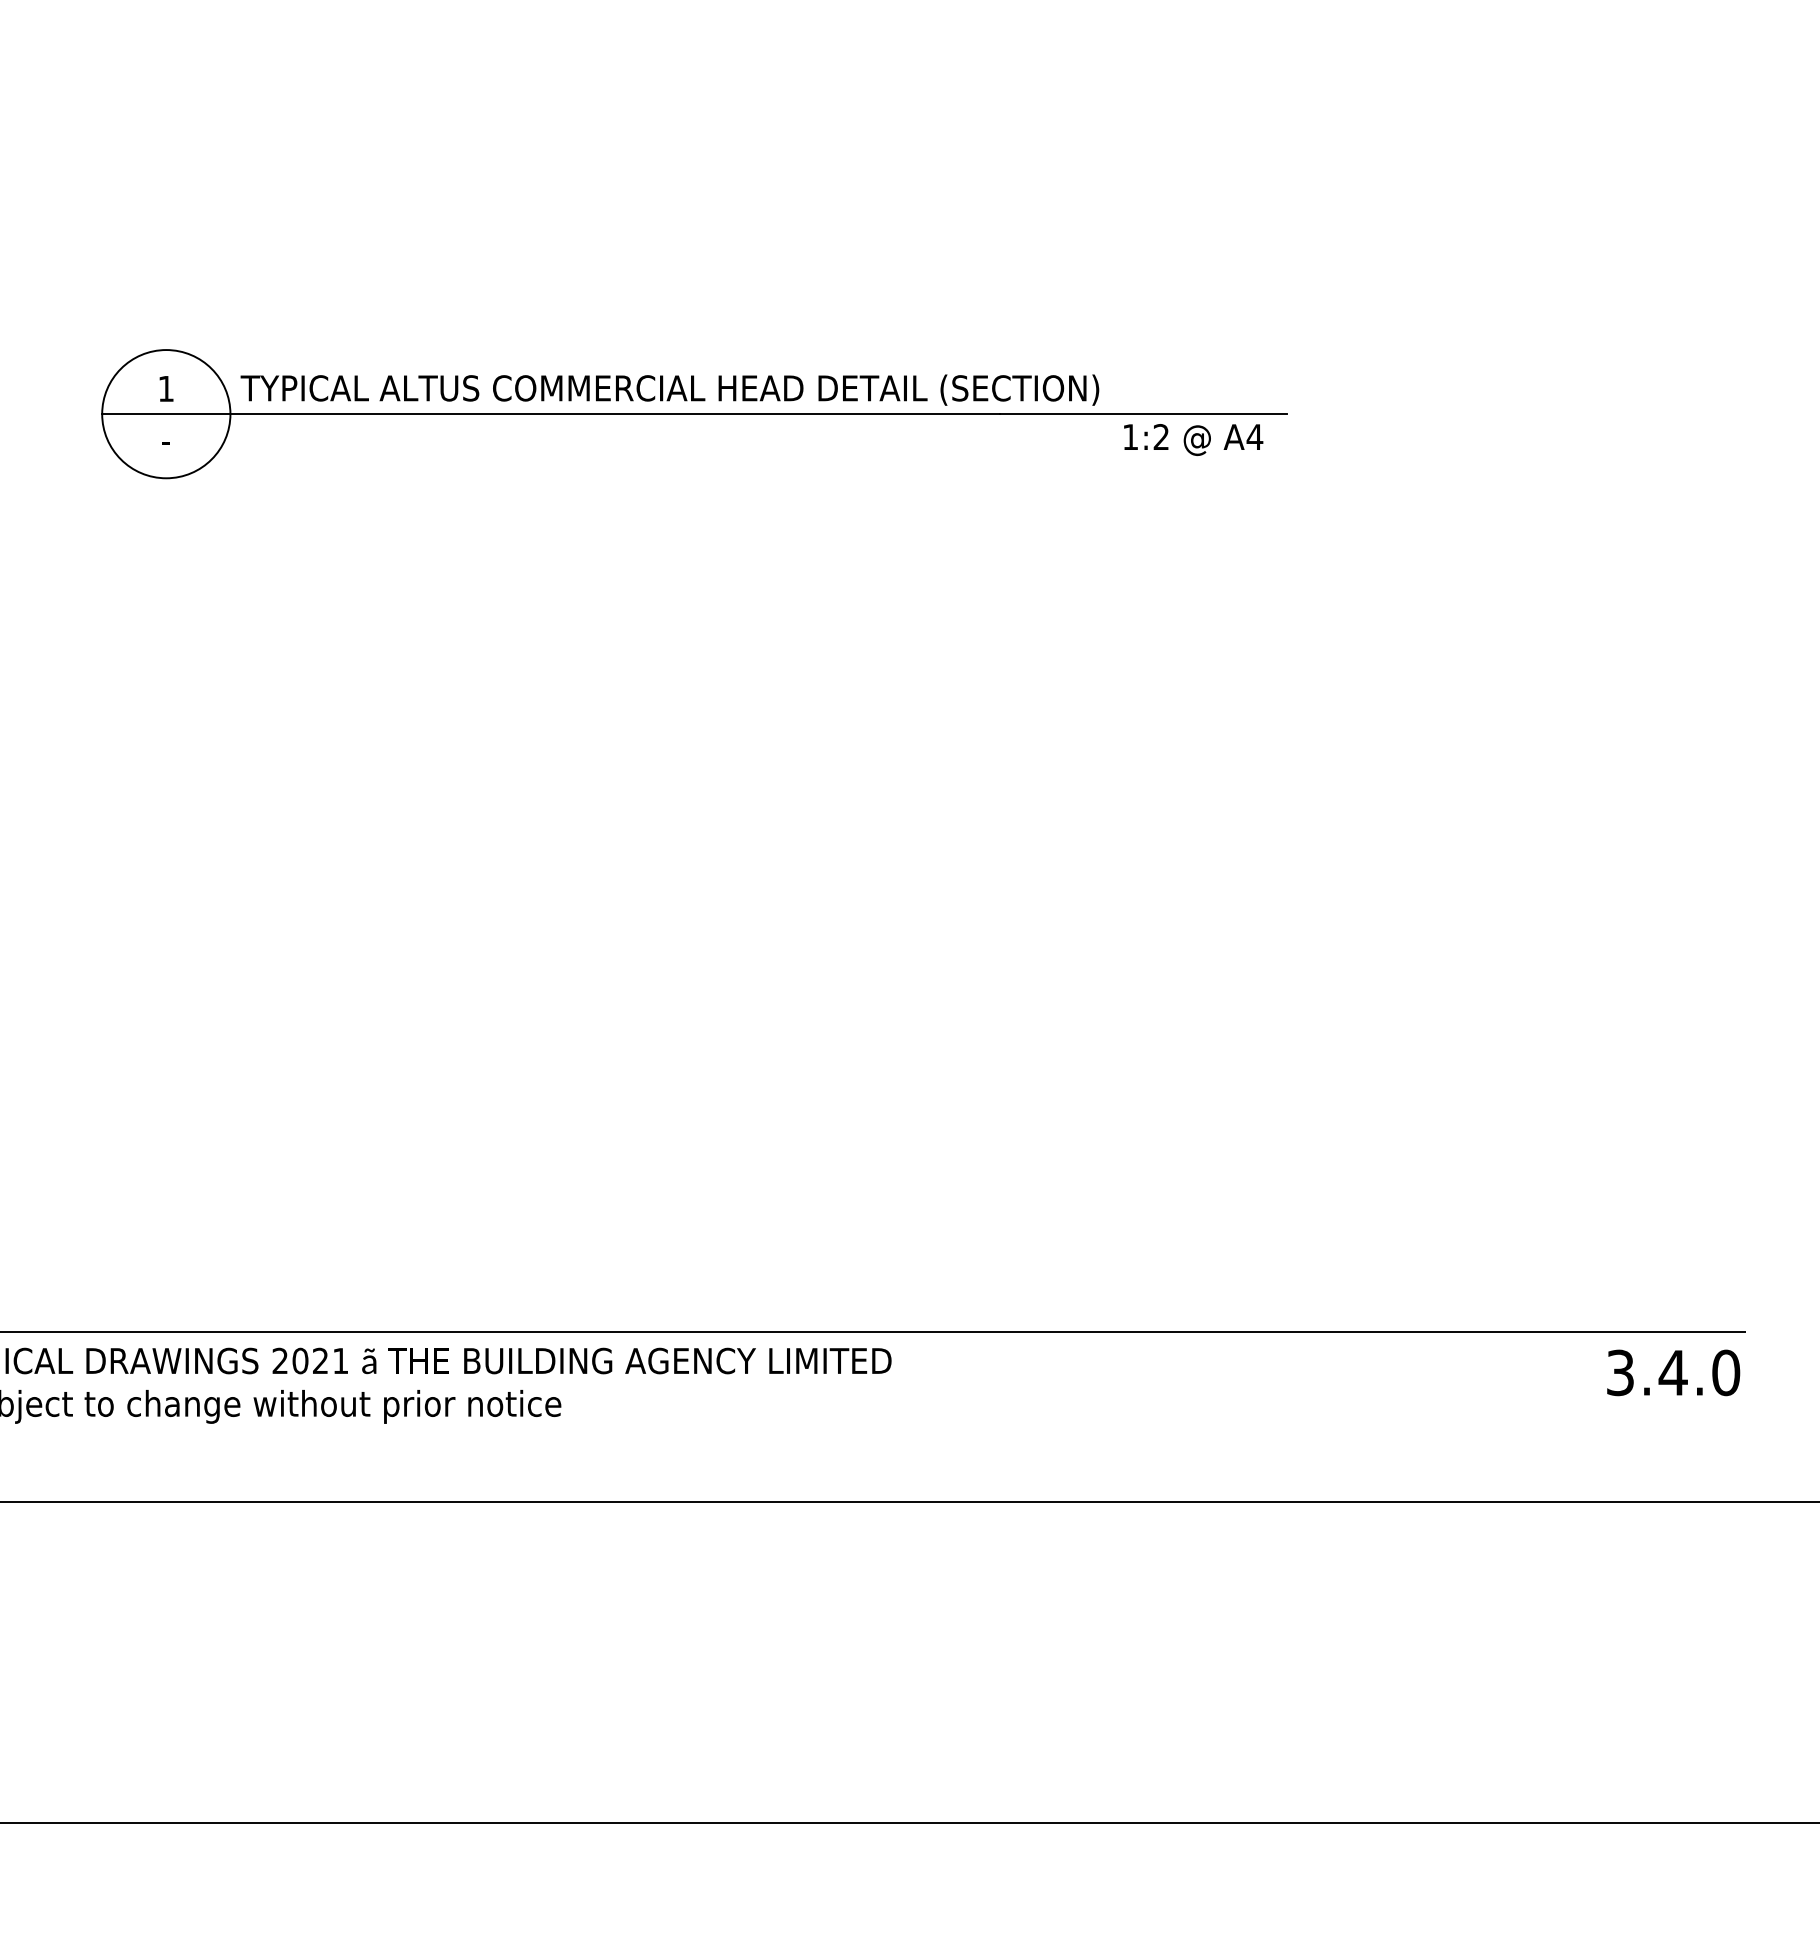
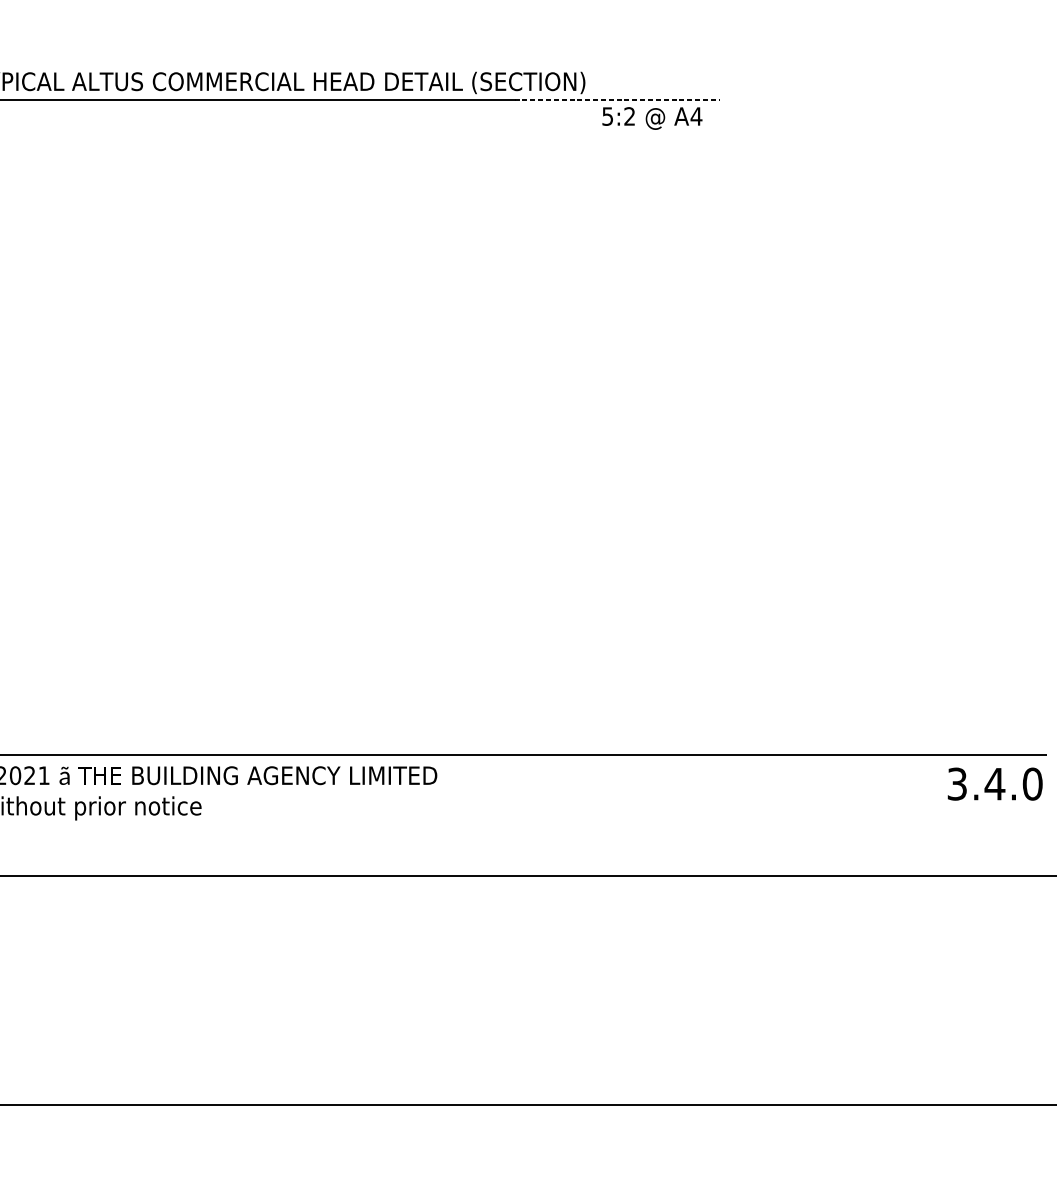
line: (1143, 414) -> (617, 100), solid -> dashed
text: (1130, 437) -> (607, 116), 1:2 -> 5:2

